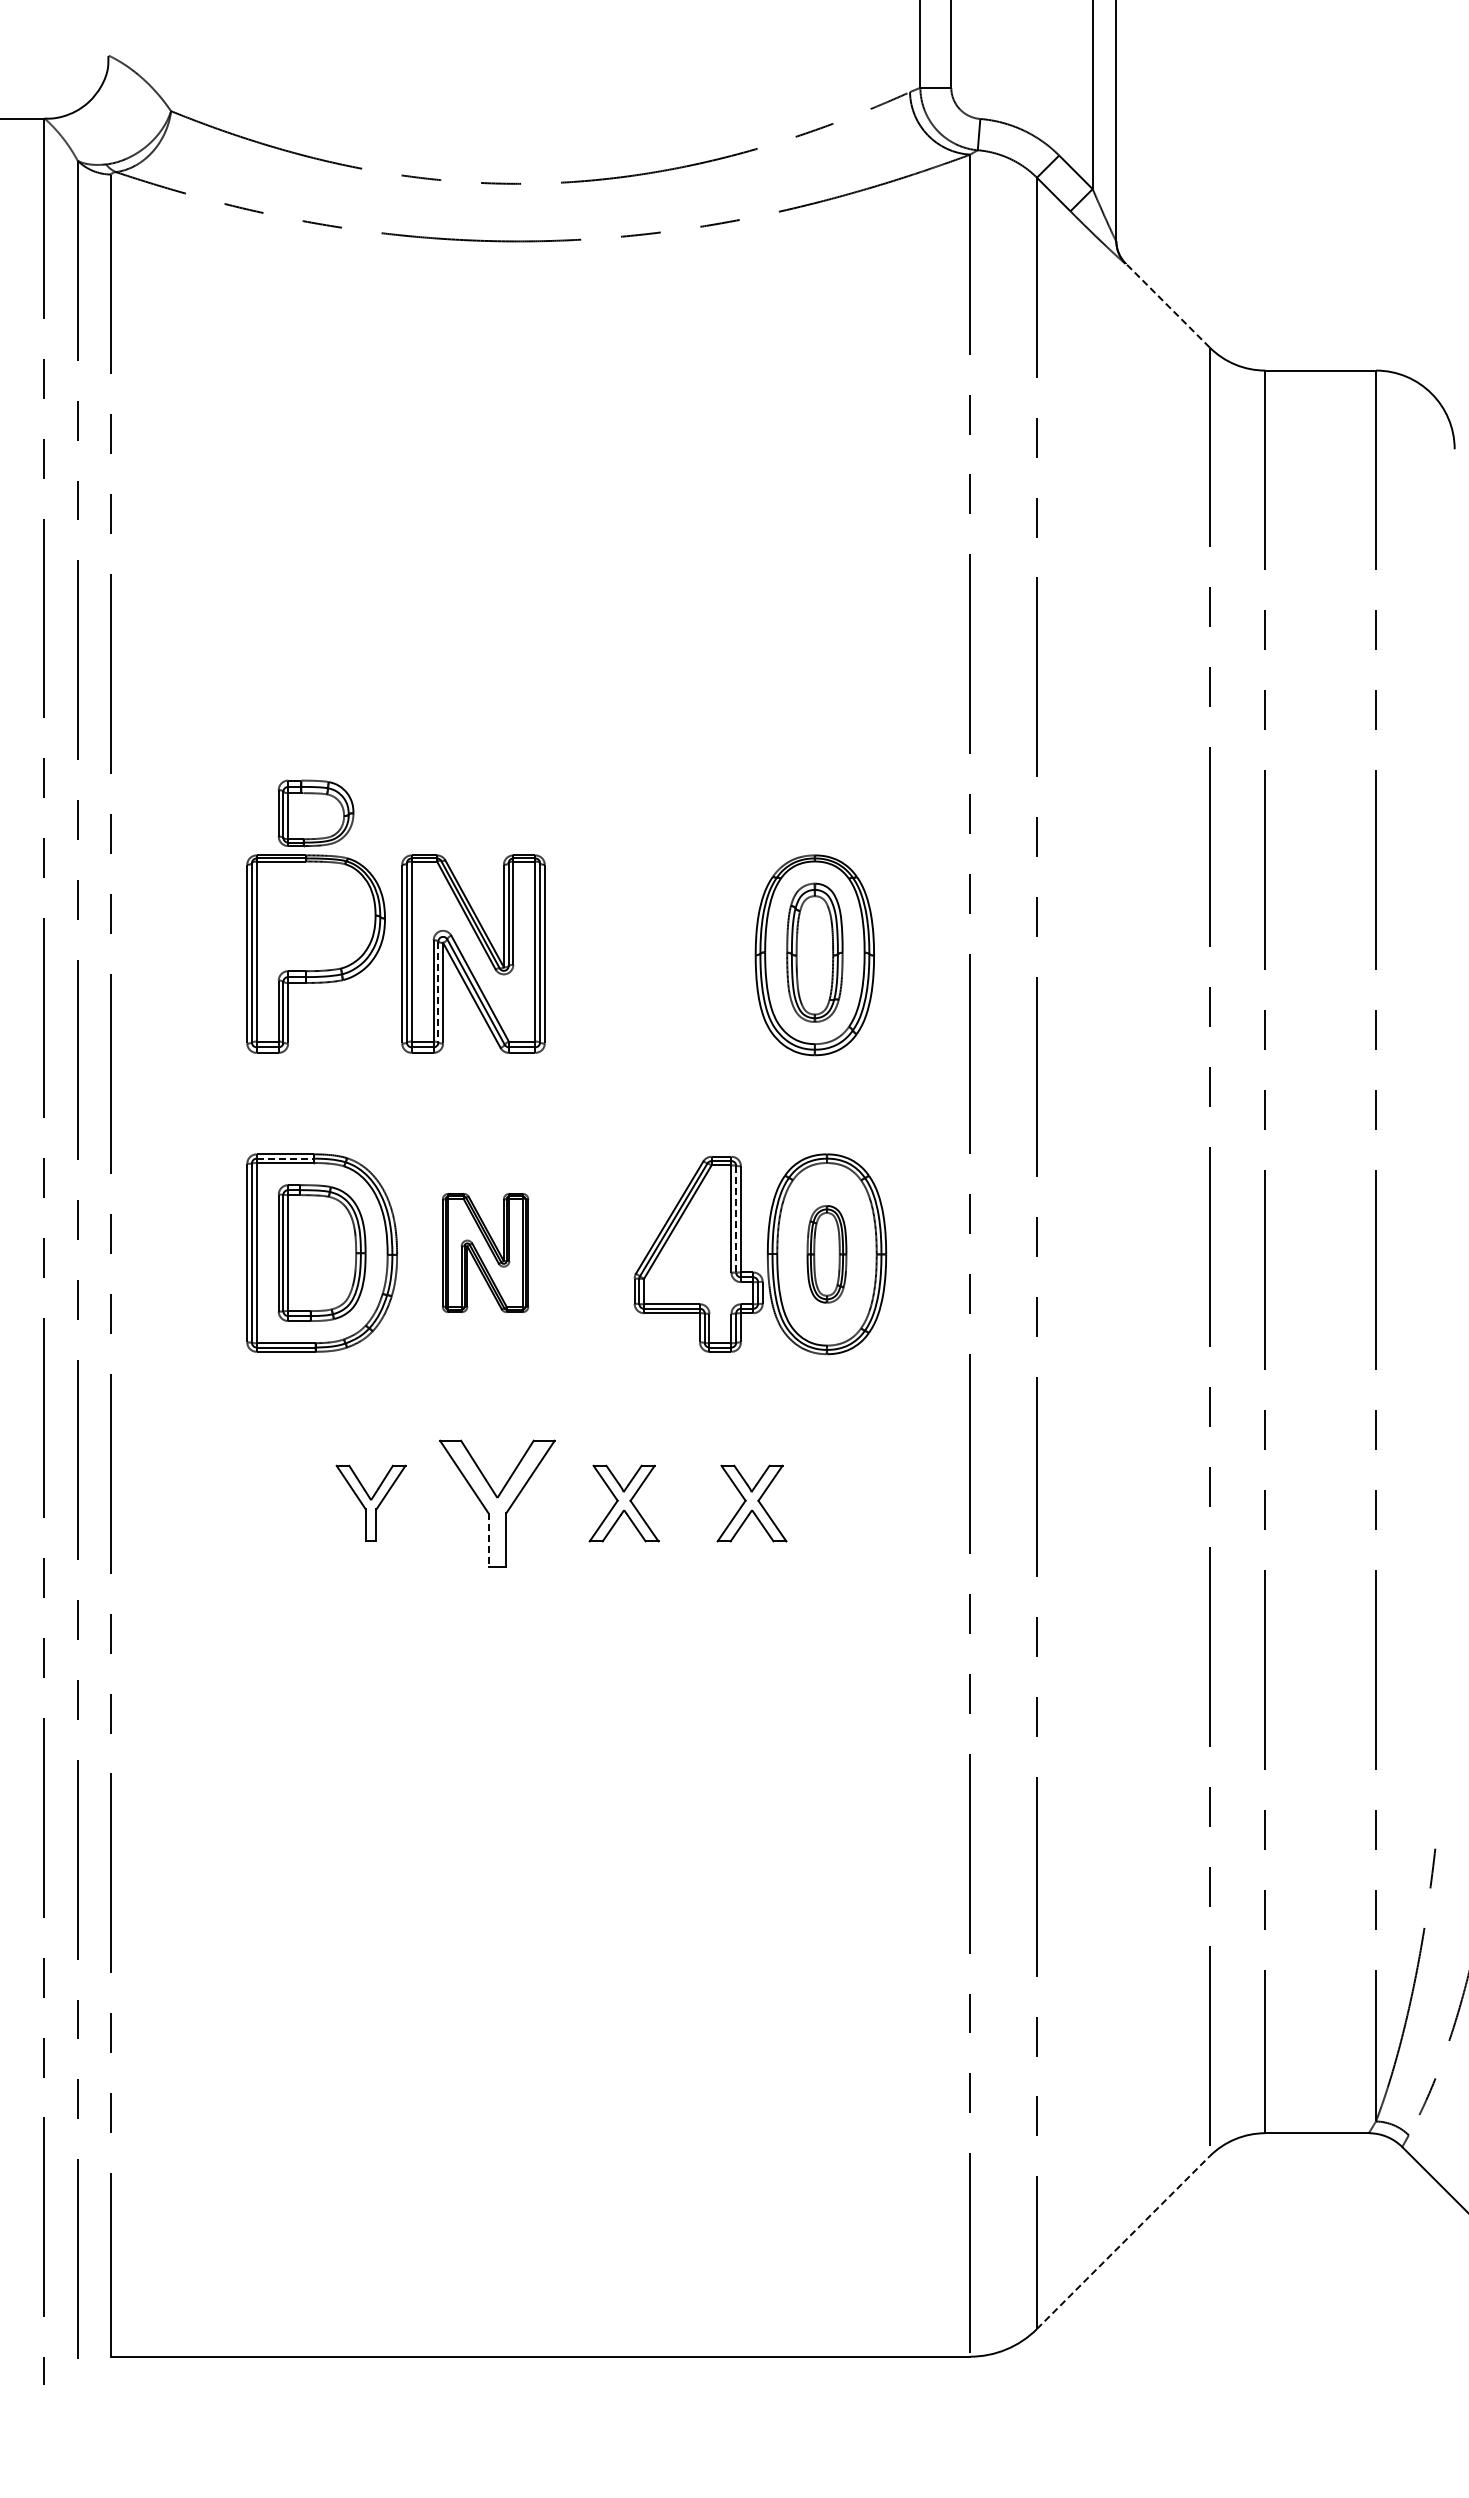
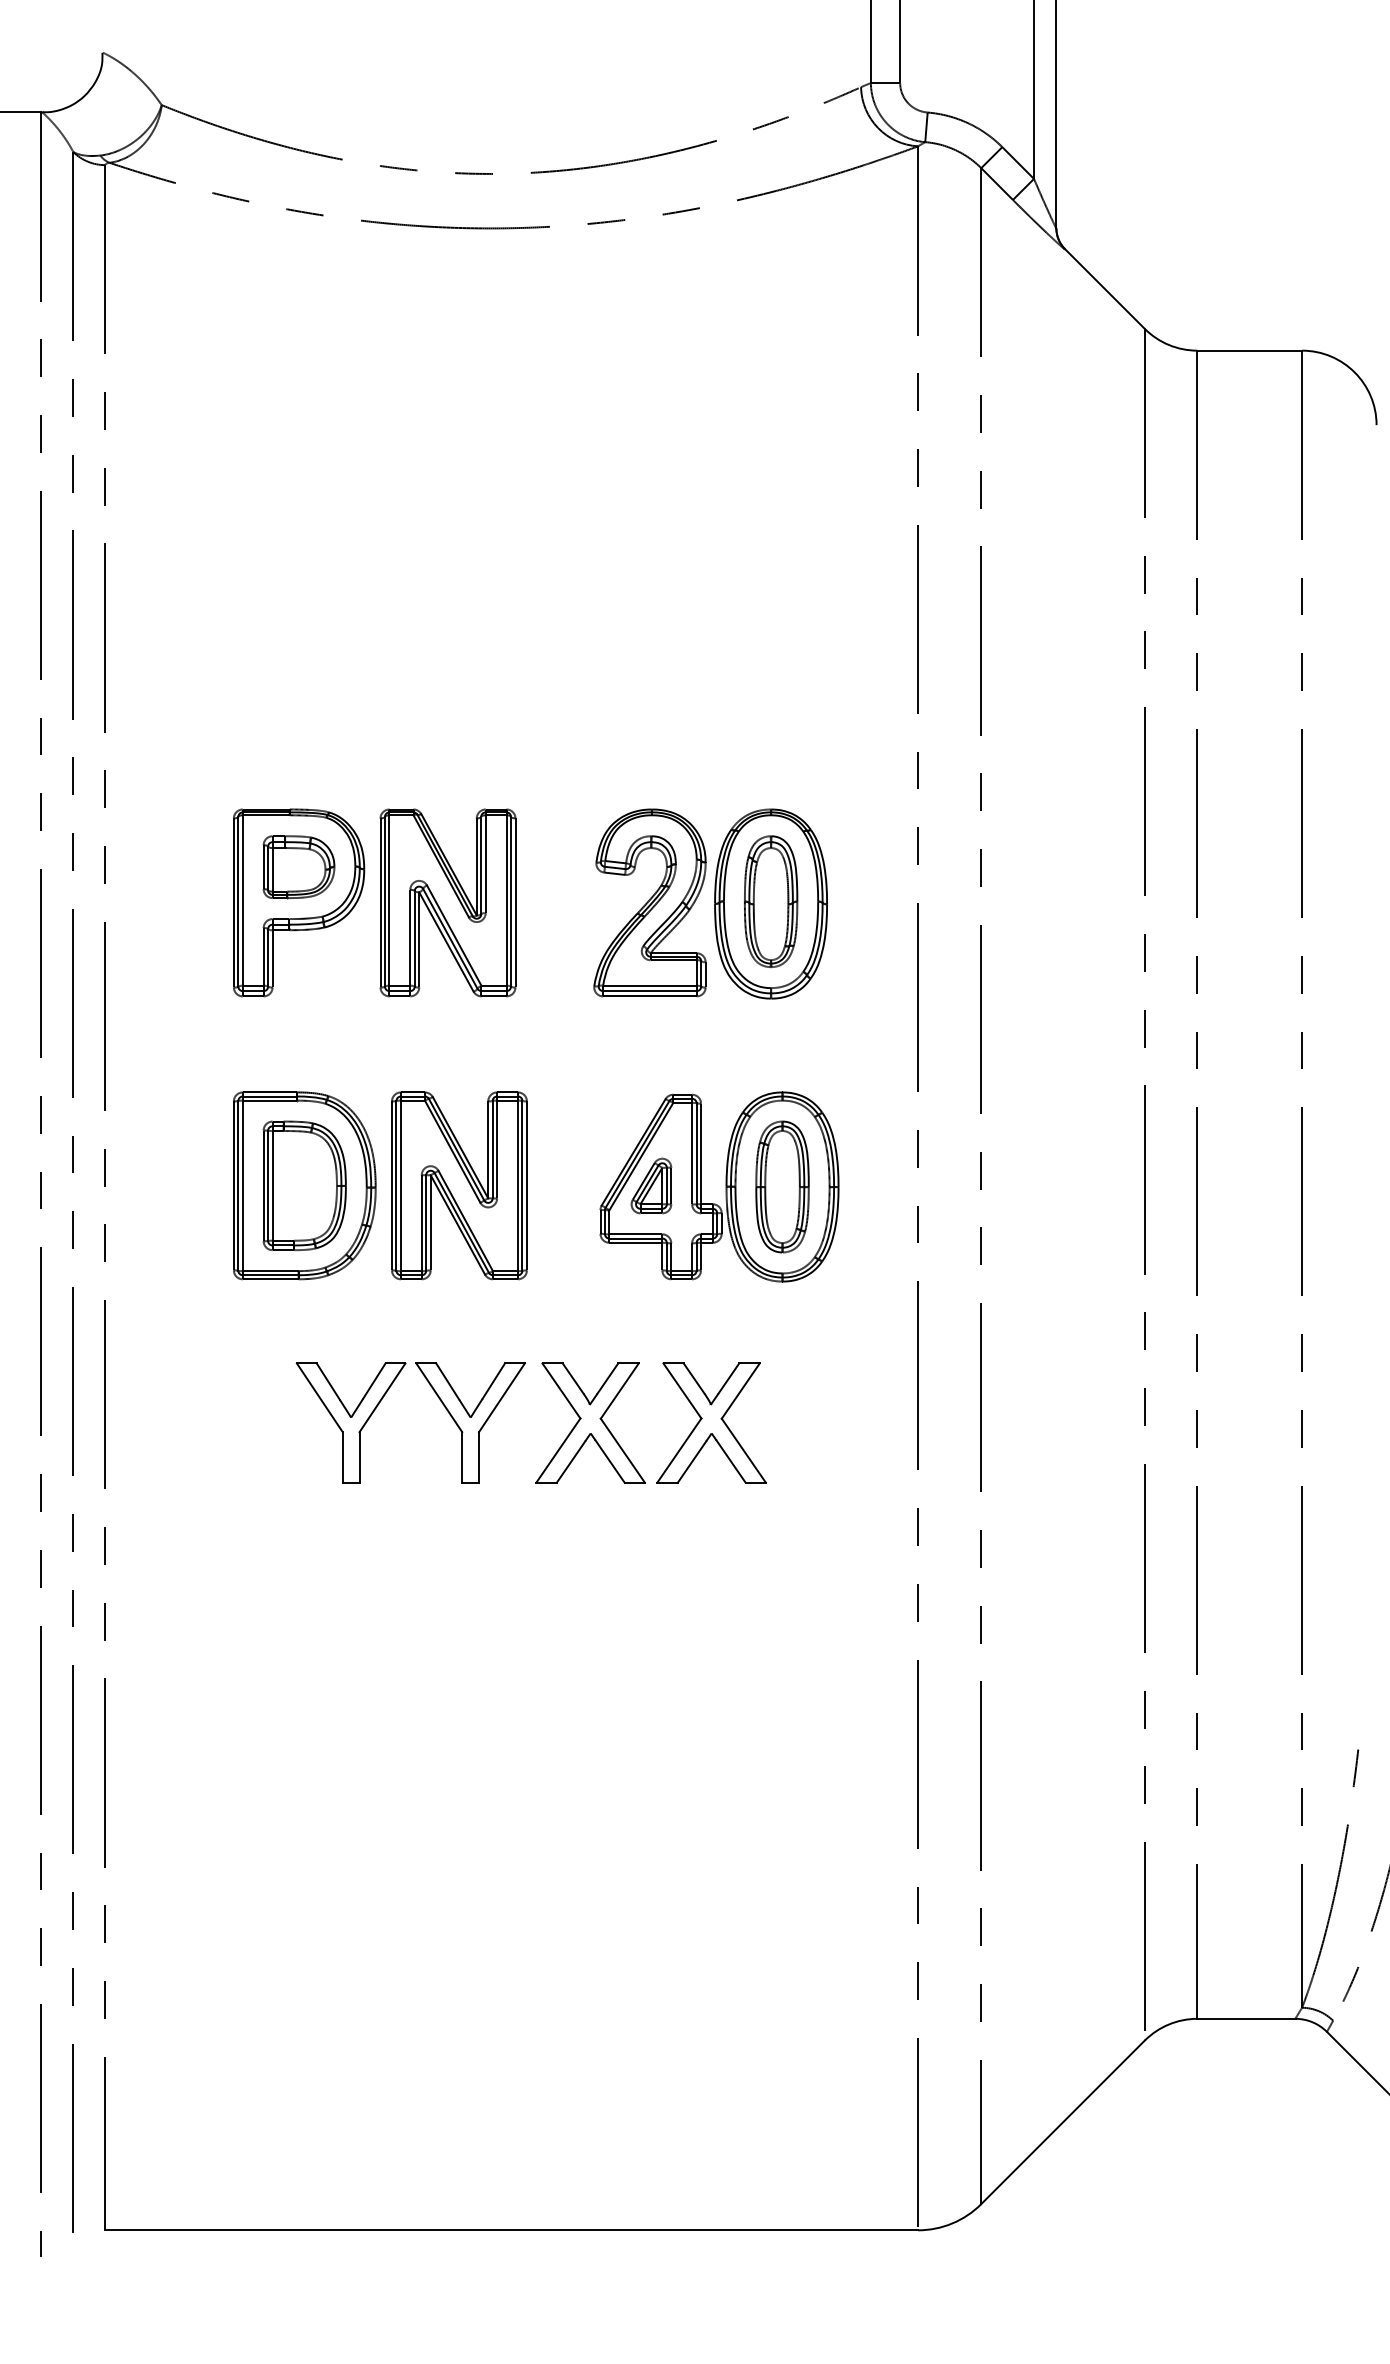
line: (1167, 305) -> (1104, 289), dashed -> solid
part: (315, 813) -> (298, 867), moved
part: (686, 953) -> (649, 902), added
line: (438, 992) -> (414, 939), dashed -> solid
line: (285, 1158) -> (270, 1096), dashed -> solid
line: (736, 1219) -> (696, 1154), dashed -> solid
part: (485, 1252) -> (459, 1185), size x1.67
part: (688, 1252) -> (651, 1185), added
part: (826, 1254) -> (782, 1187), size x1.43
part: (370, 1503) -> (350, 1422), size x1.67
part: (623, 1503) -> (589, 1422), size x1.67
part: (751, 1503) -> (711, 1422), size x1.67
line: (488, 1539) -> (462, 1456), dashed -> solid
line: (1123, 2242) -> (1063, 2122), dashed -> solid

